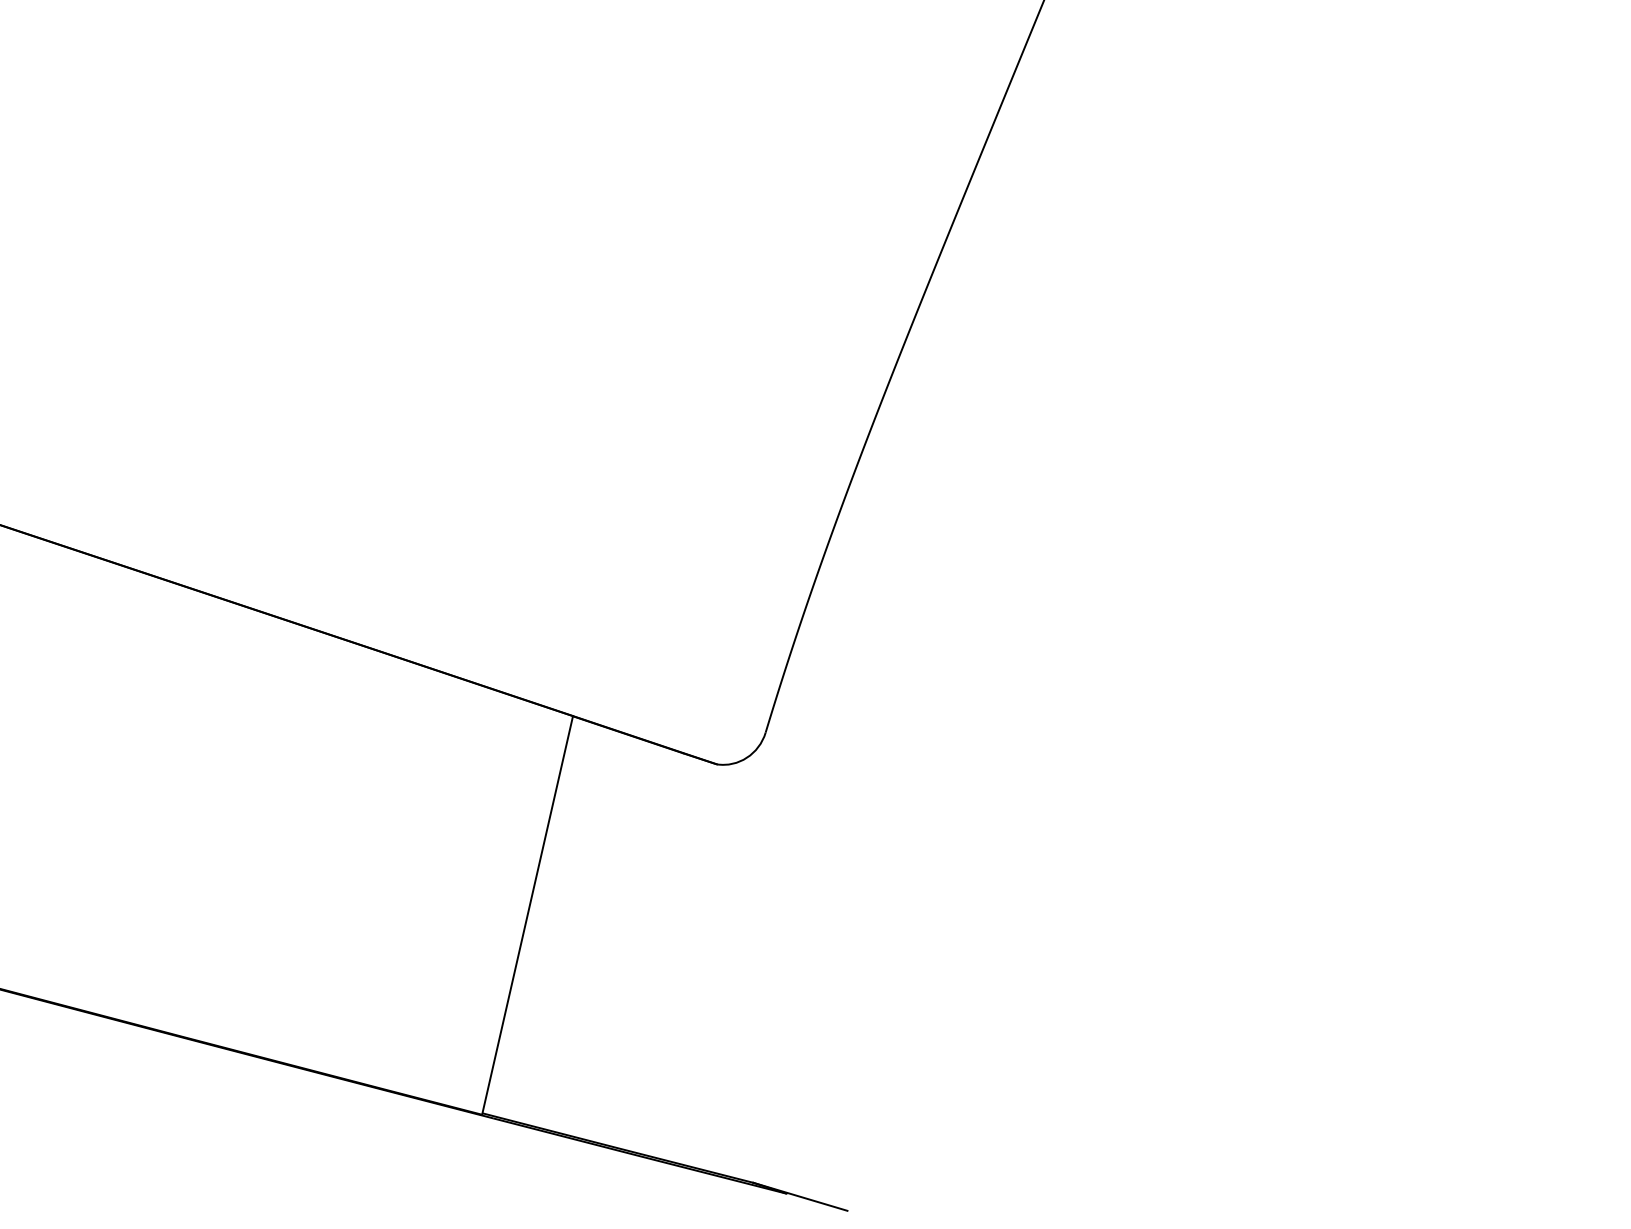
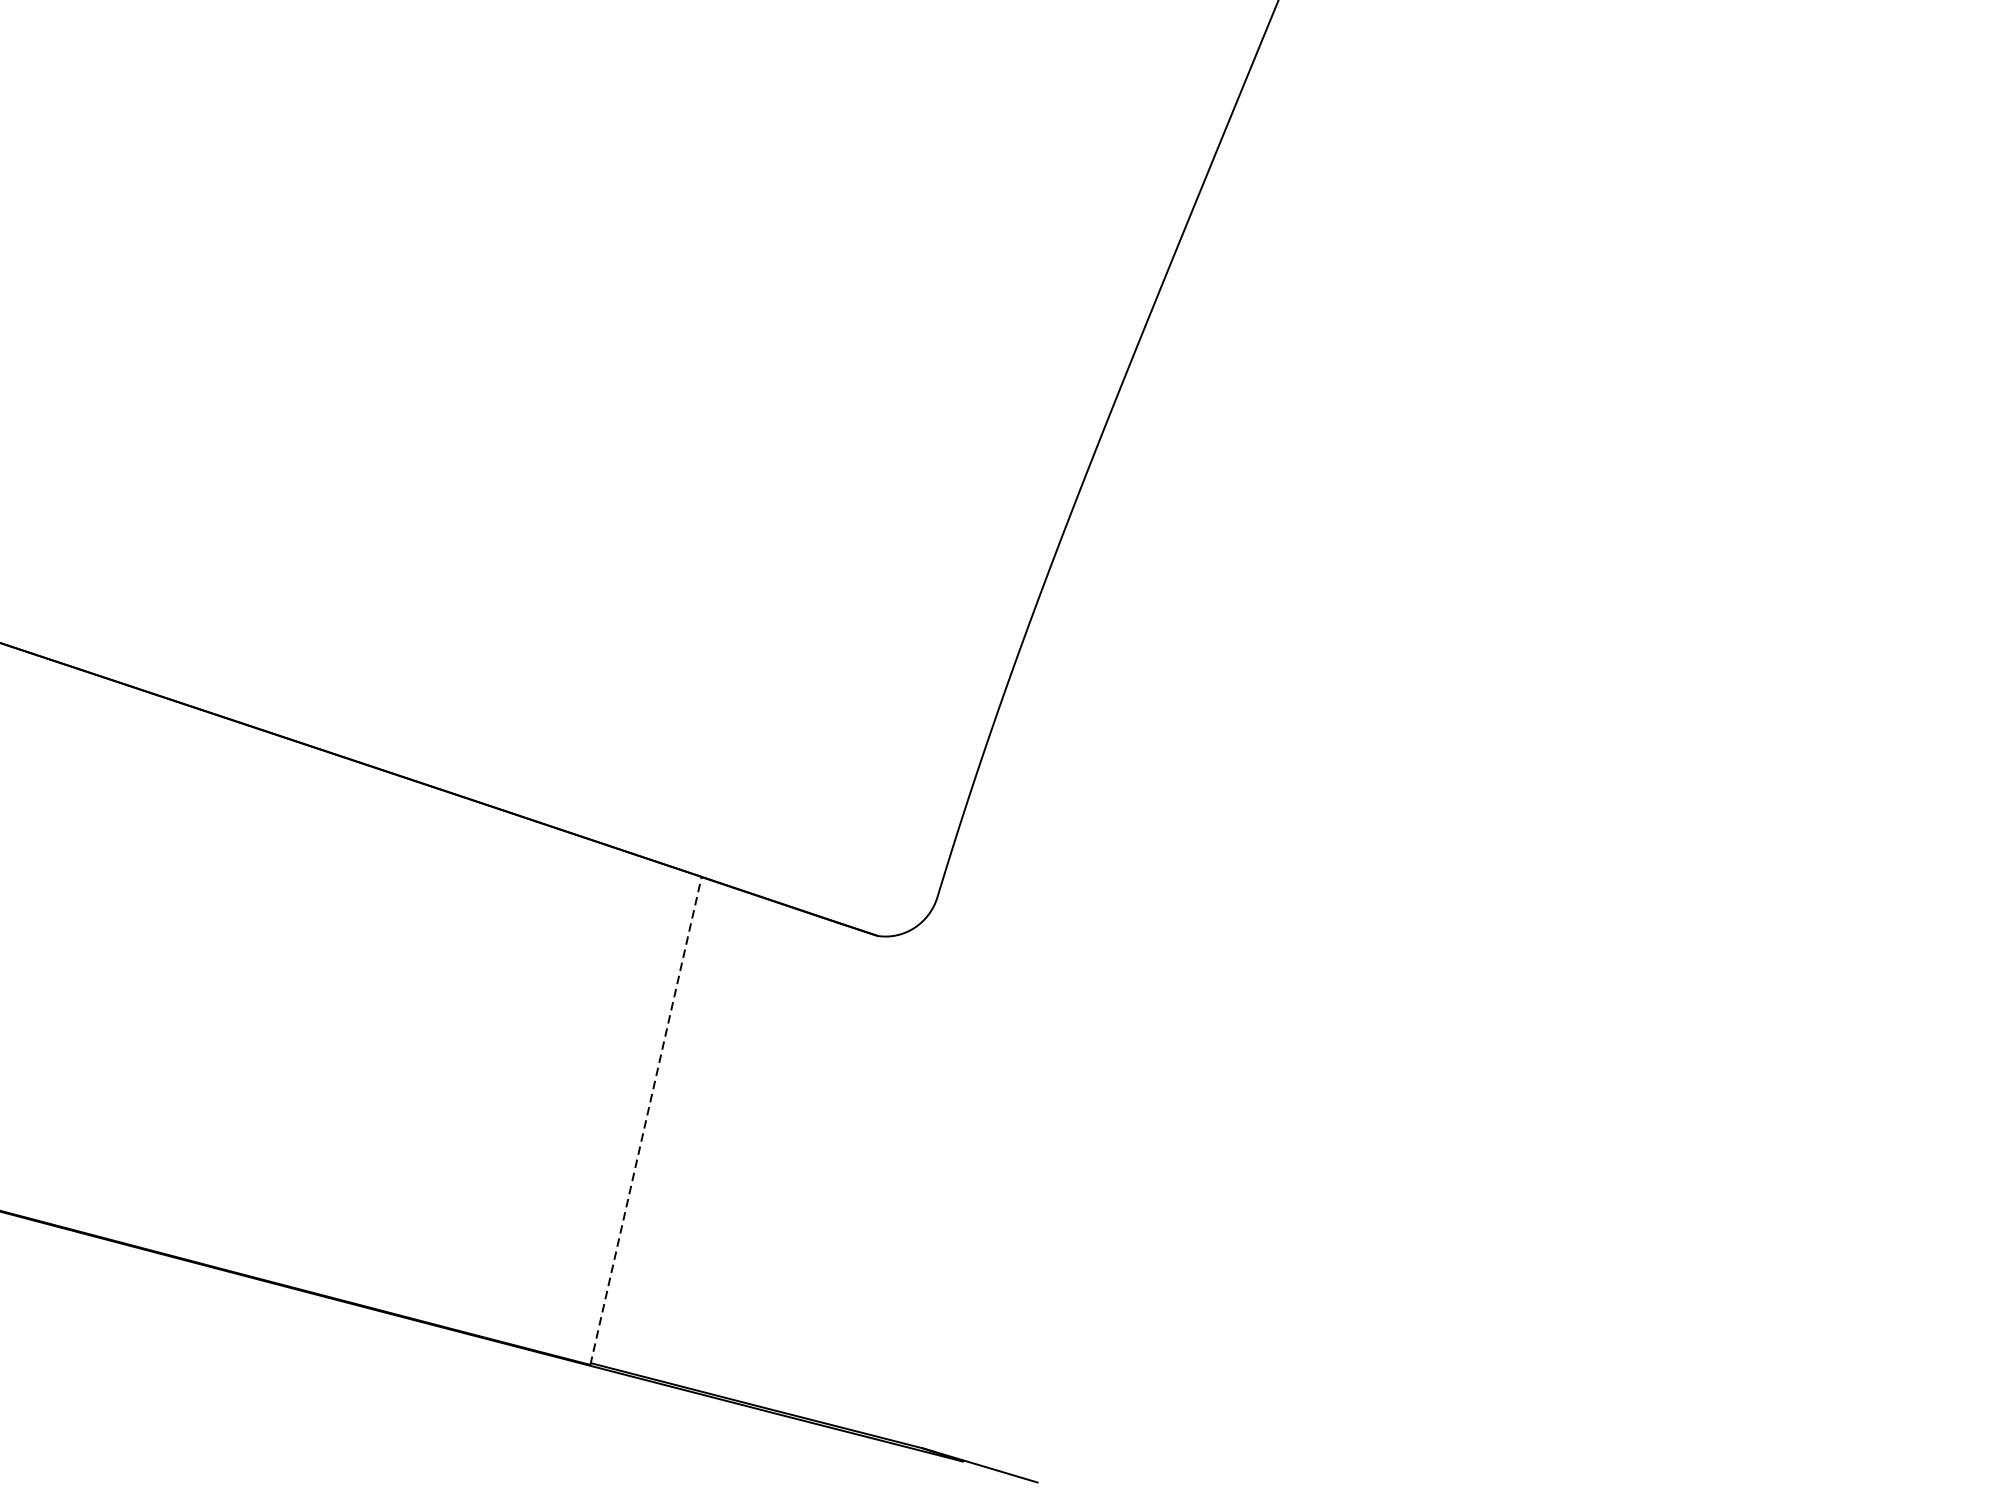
line: (527, 914) -> (645, 1119), solid -> dashed

